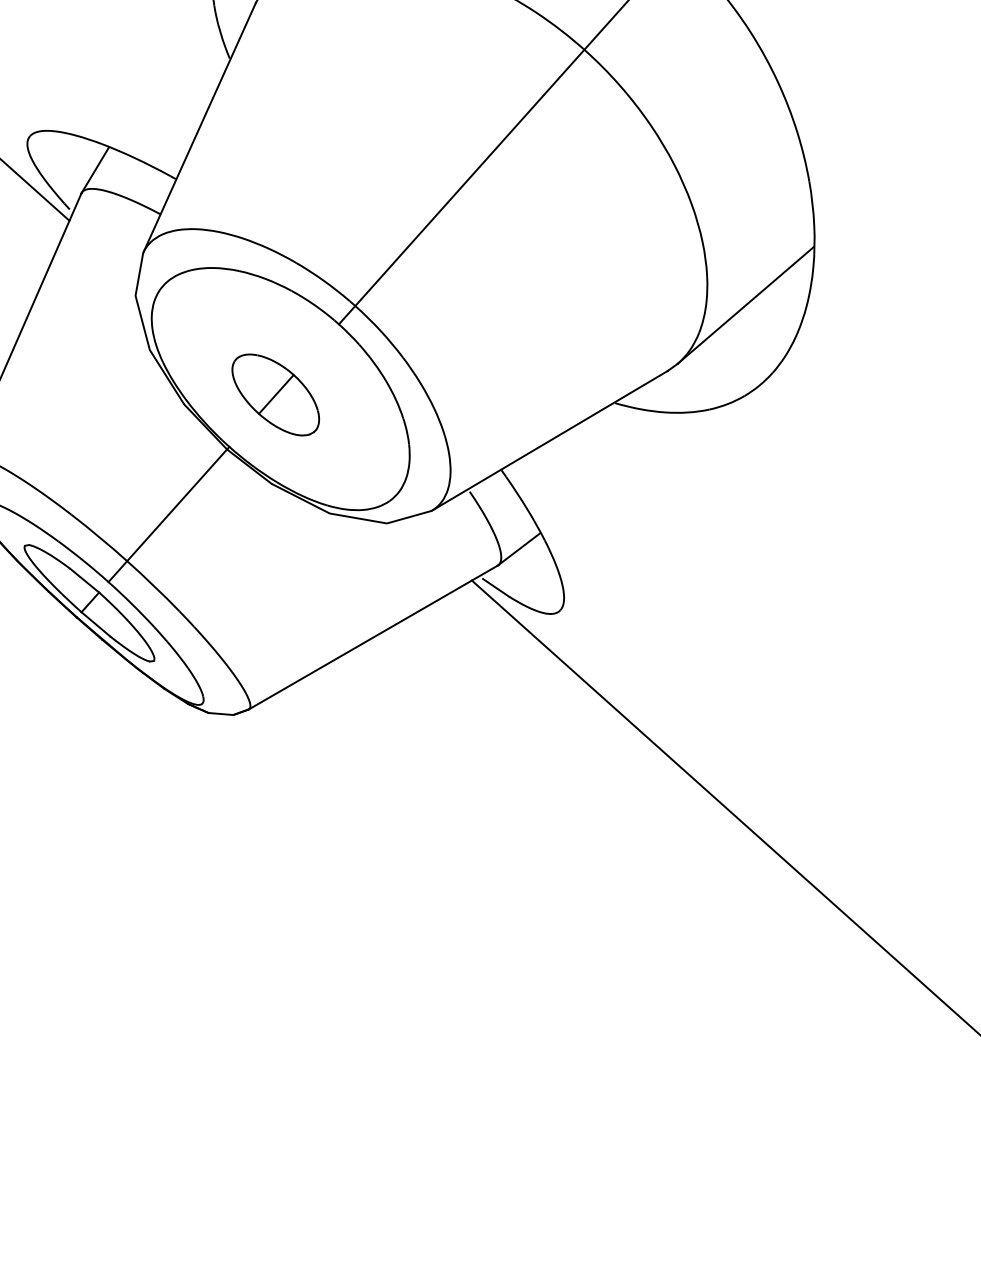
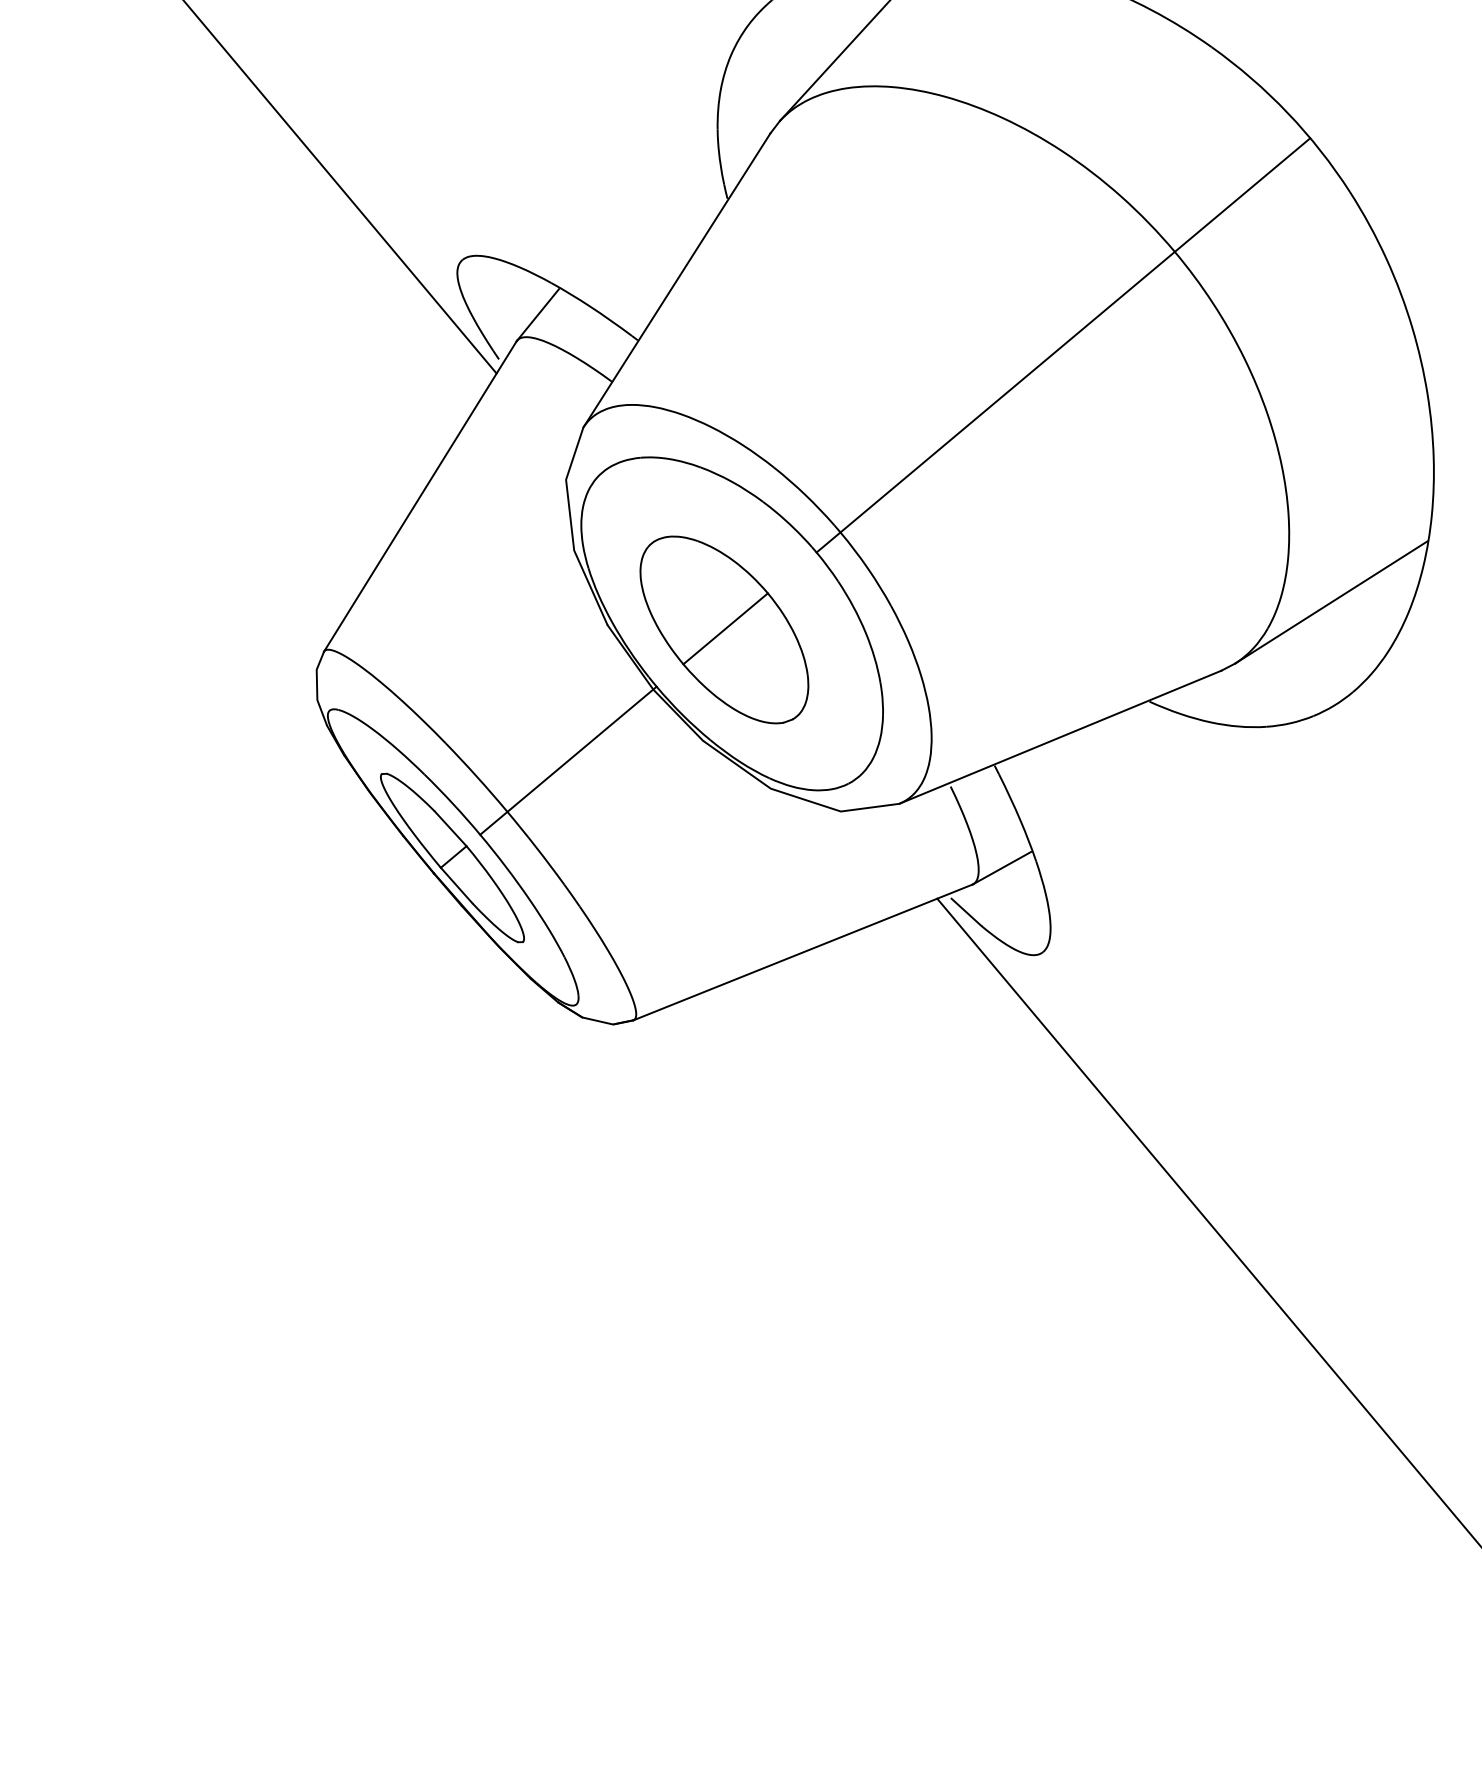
part: (275, 394) -> (724, 629), size x1.67

